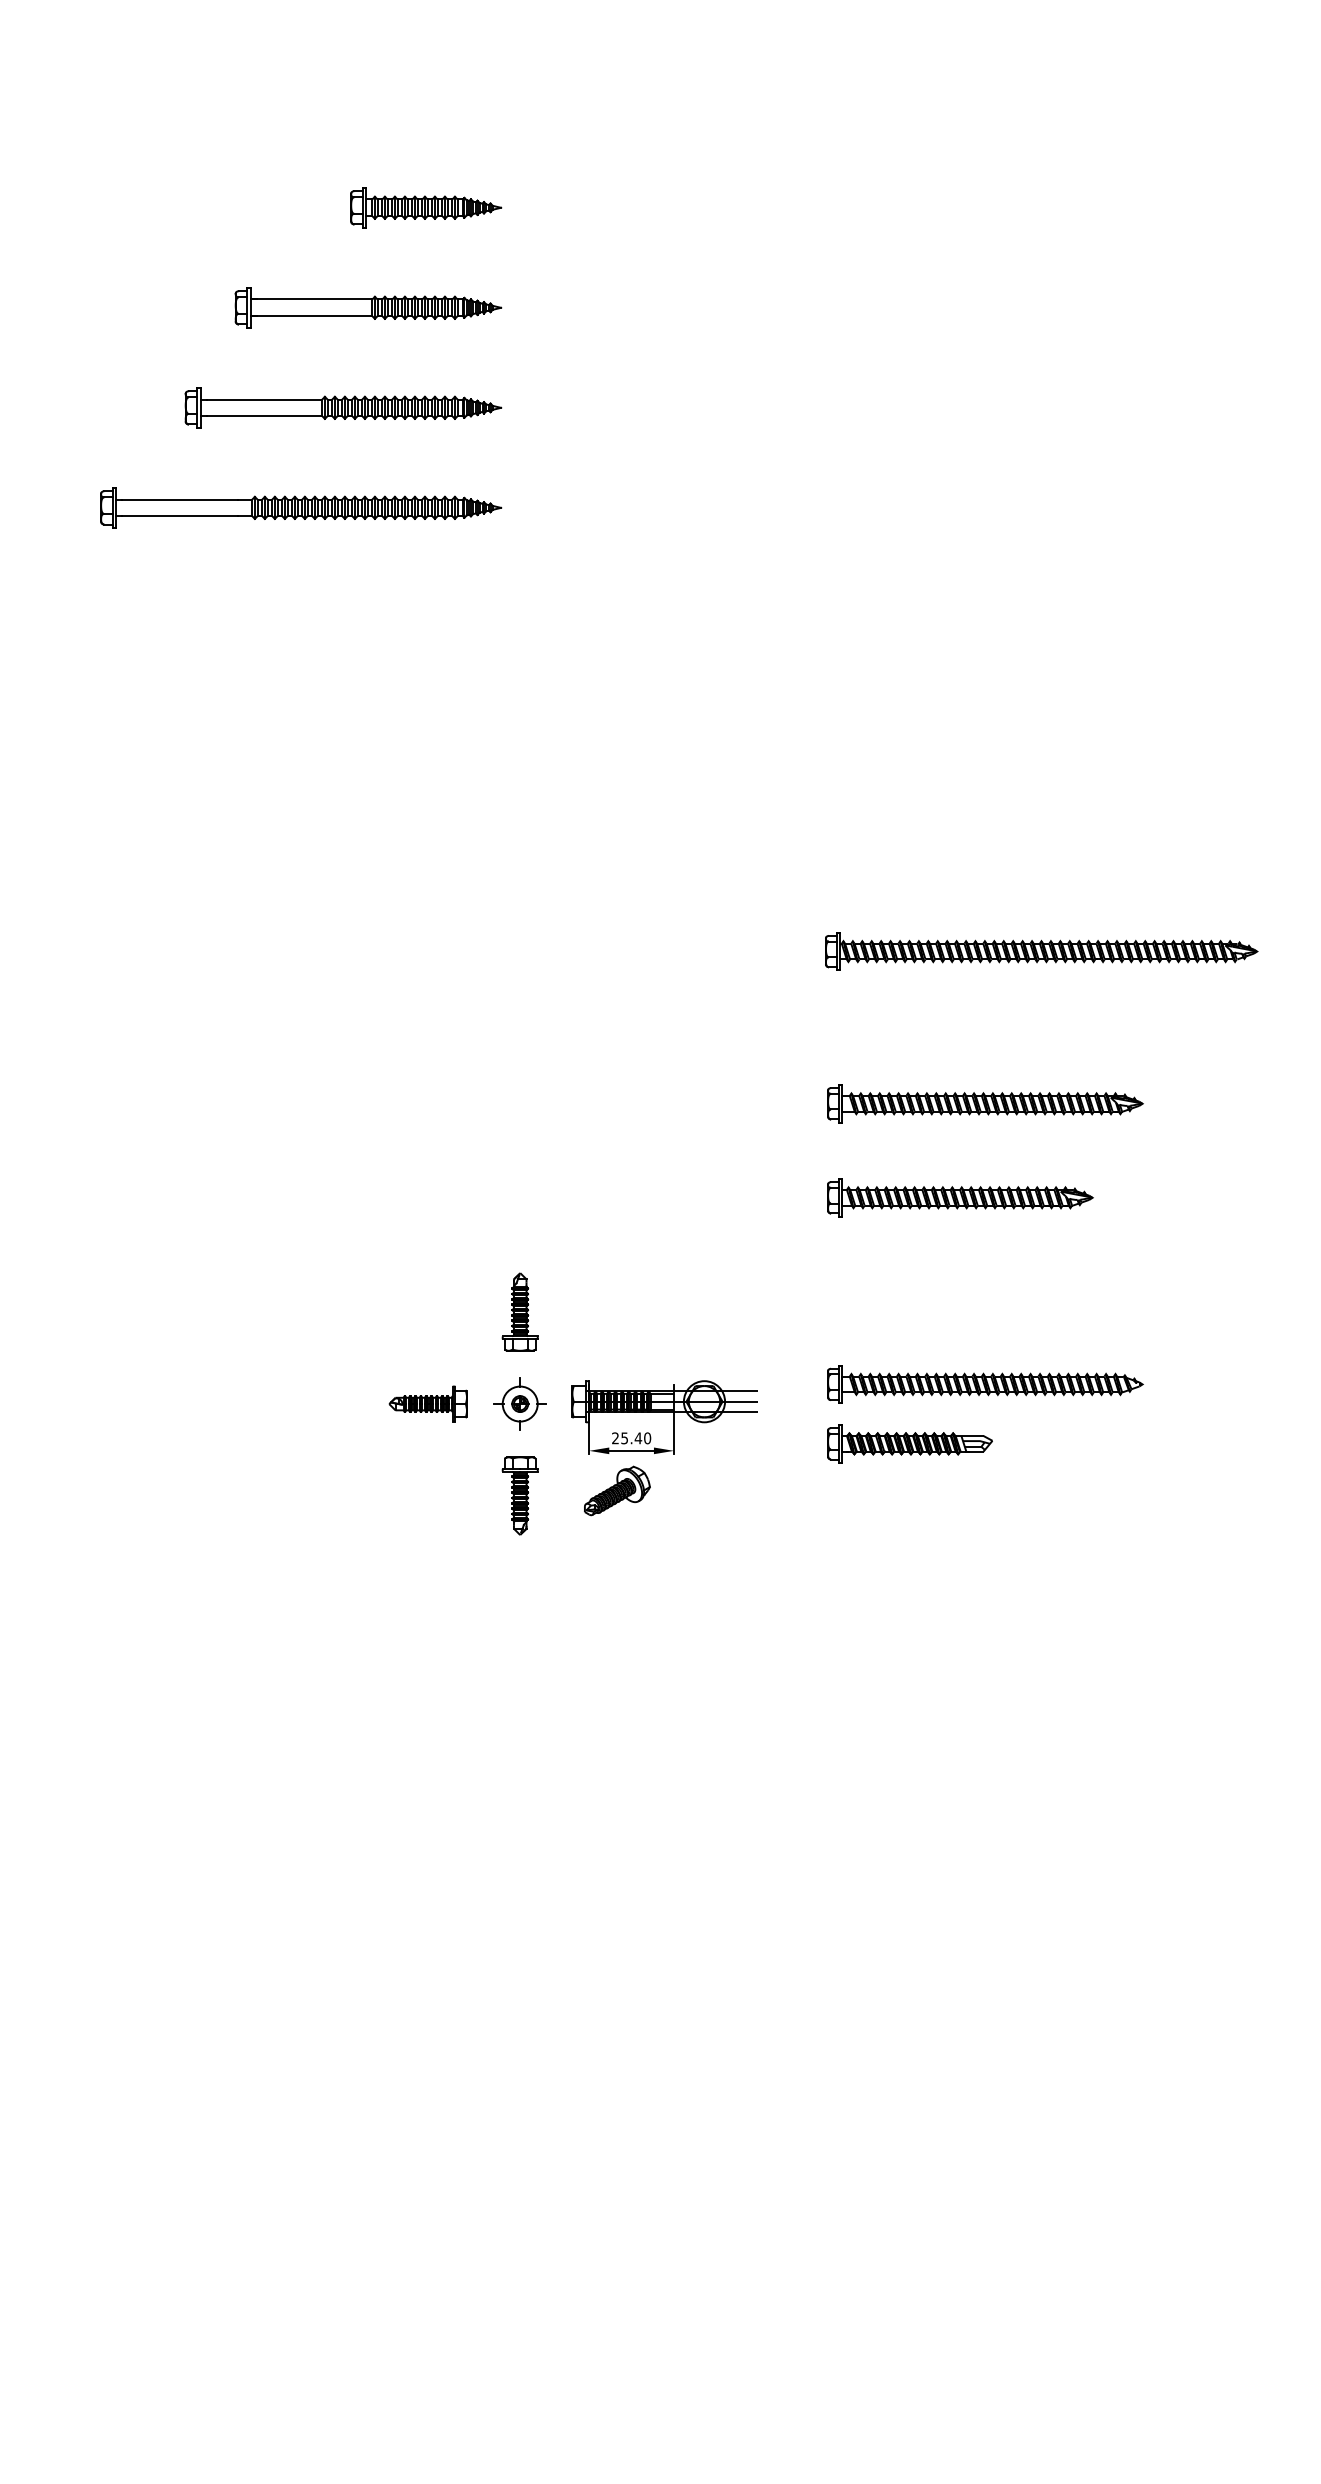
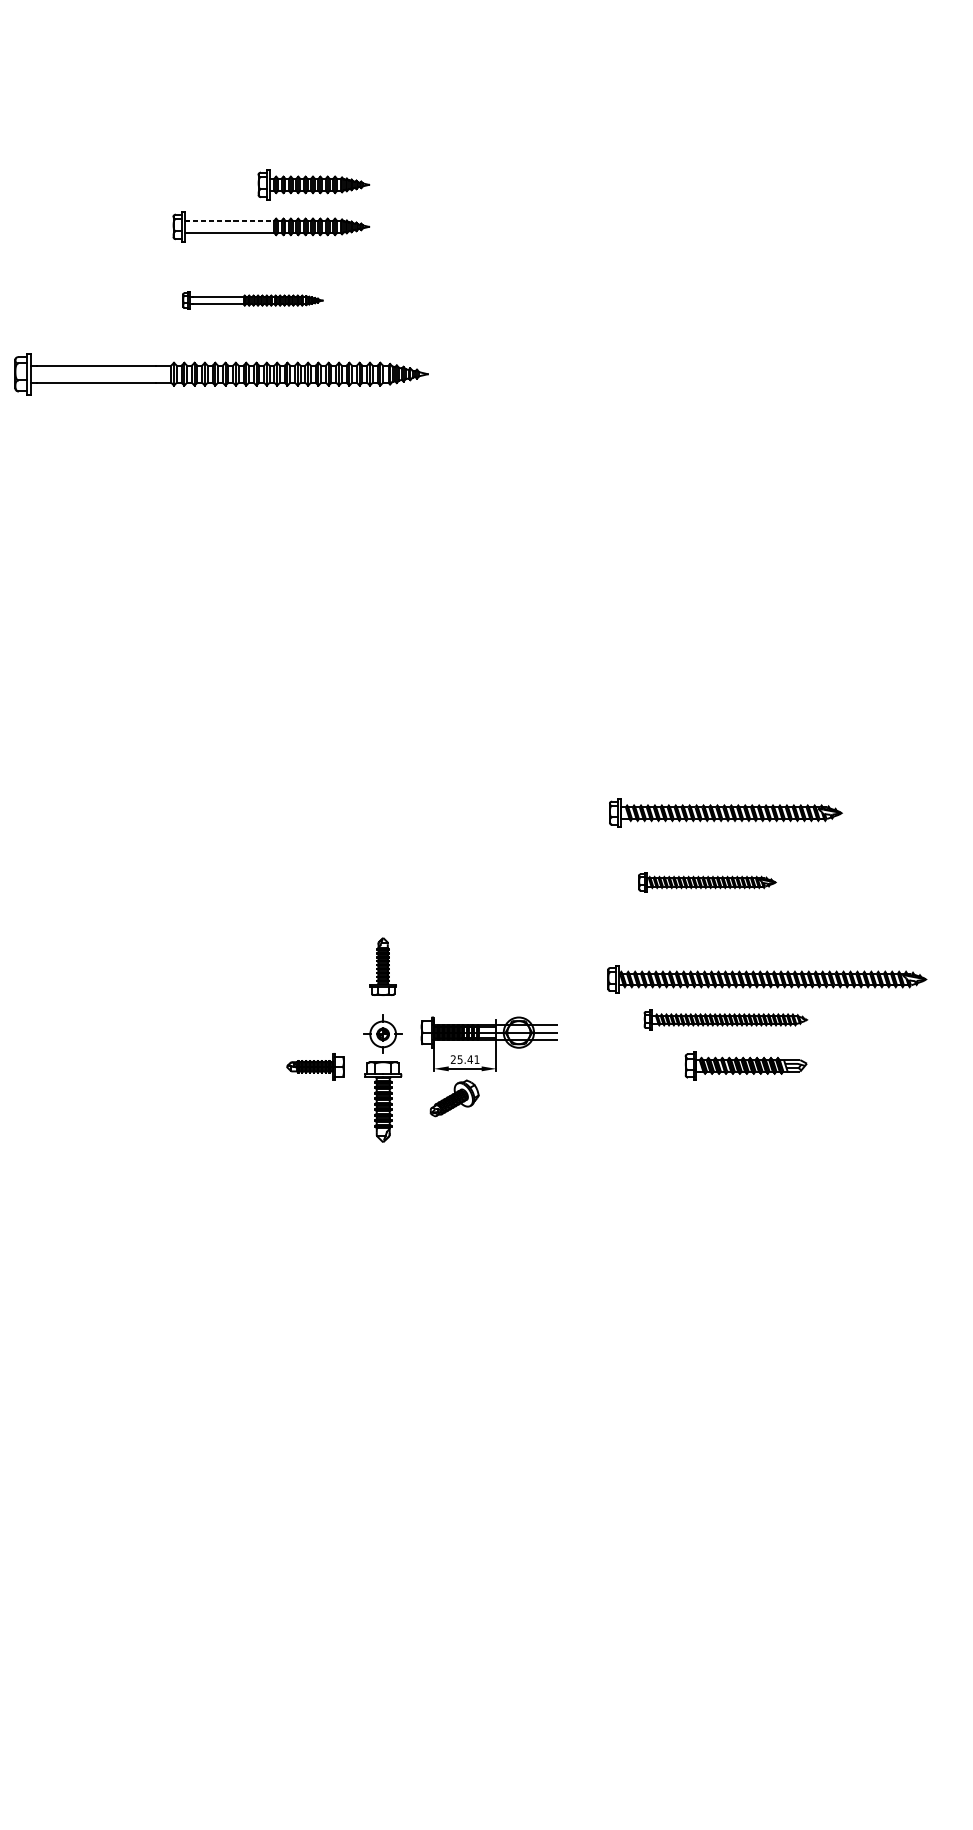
part: (426, 207) -> (314, 184), moved
line: (311, 299) -> (229, 220), solid -> dashed
part: (343, 407) -> (252, 300), size x0.6
part: (301, 507) -> (222, 373), size x1.4
part: (1041, 951) -> (767, 979), moved
part: (960, 1197) -> (707, 882), size x0.7
part: (985, 1384) -> (725, 1019), size x0.7
part: (427, 1403) -> (314, 1066), moved
text: (647, 1438) -> (476, 1059), 25.40 -> 25.41
part: (909, 1443) -> (745, 1065), moved
part: (519, 1495) -> (382, 1101), size x1.4

